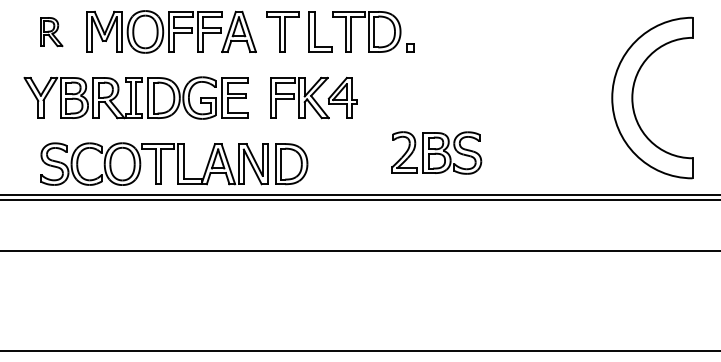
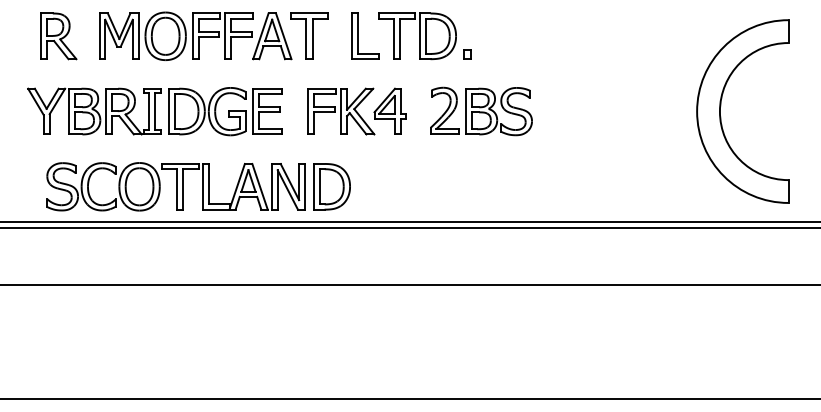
part: (51, 31) -> (58, 35), size x1.43
part: (282, 31) -> (309, 35), moved
part: (436, 152) -> (481, 110), moved

